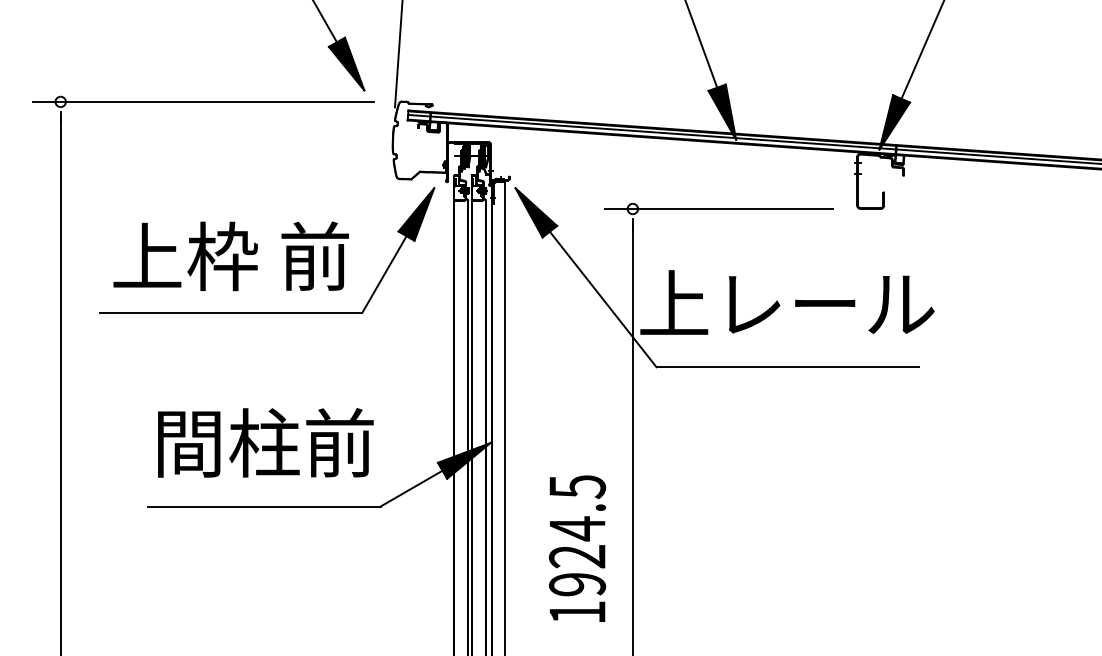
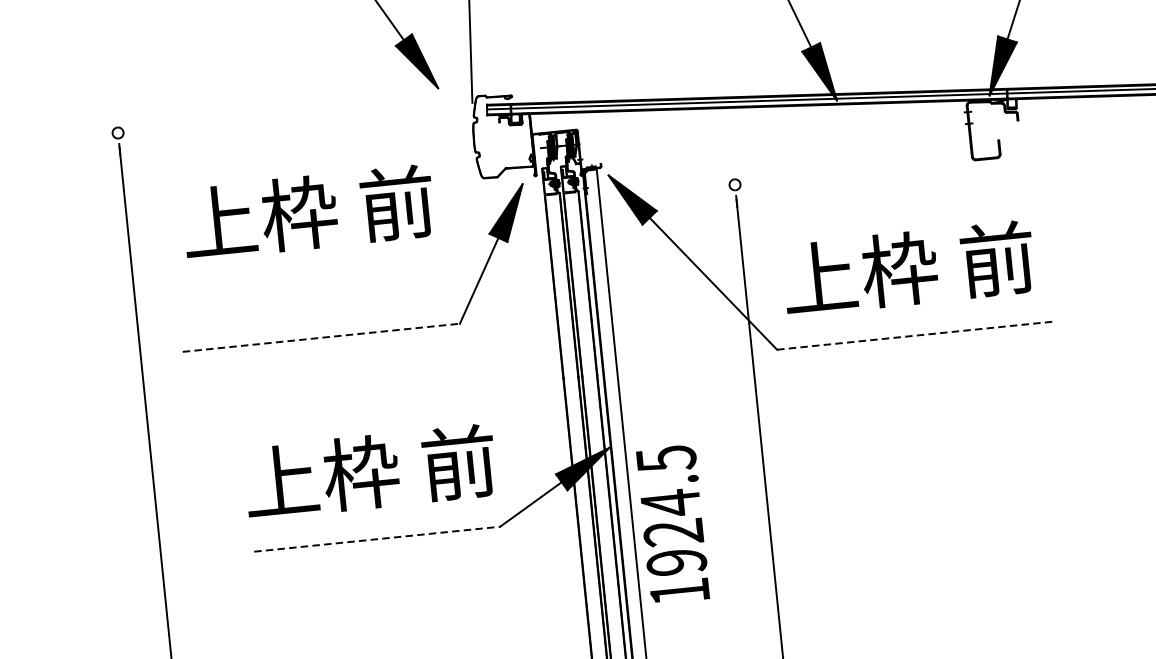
line: (203, 101) -> (269, 117), removed
line: (719, 209) -> (826, 176), removed
text: (230, 256) -> (307, 212), moved
text: (787, 303) -> (908, 268), 上レール -> 上枠 前
line: (231, 312) -> (321, 337), solid -> dashed
line: (787, 367) -> (915, 335), solid -> dashed
text: (264, 442) -> (370, 471), 間柱前 -> 上枠 前
line: (265, 506) -> (378, 539), solid -> dashed
text: (577, 548) -> (672, 524), moved

